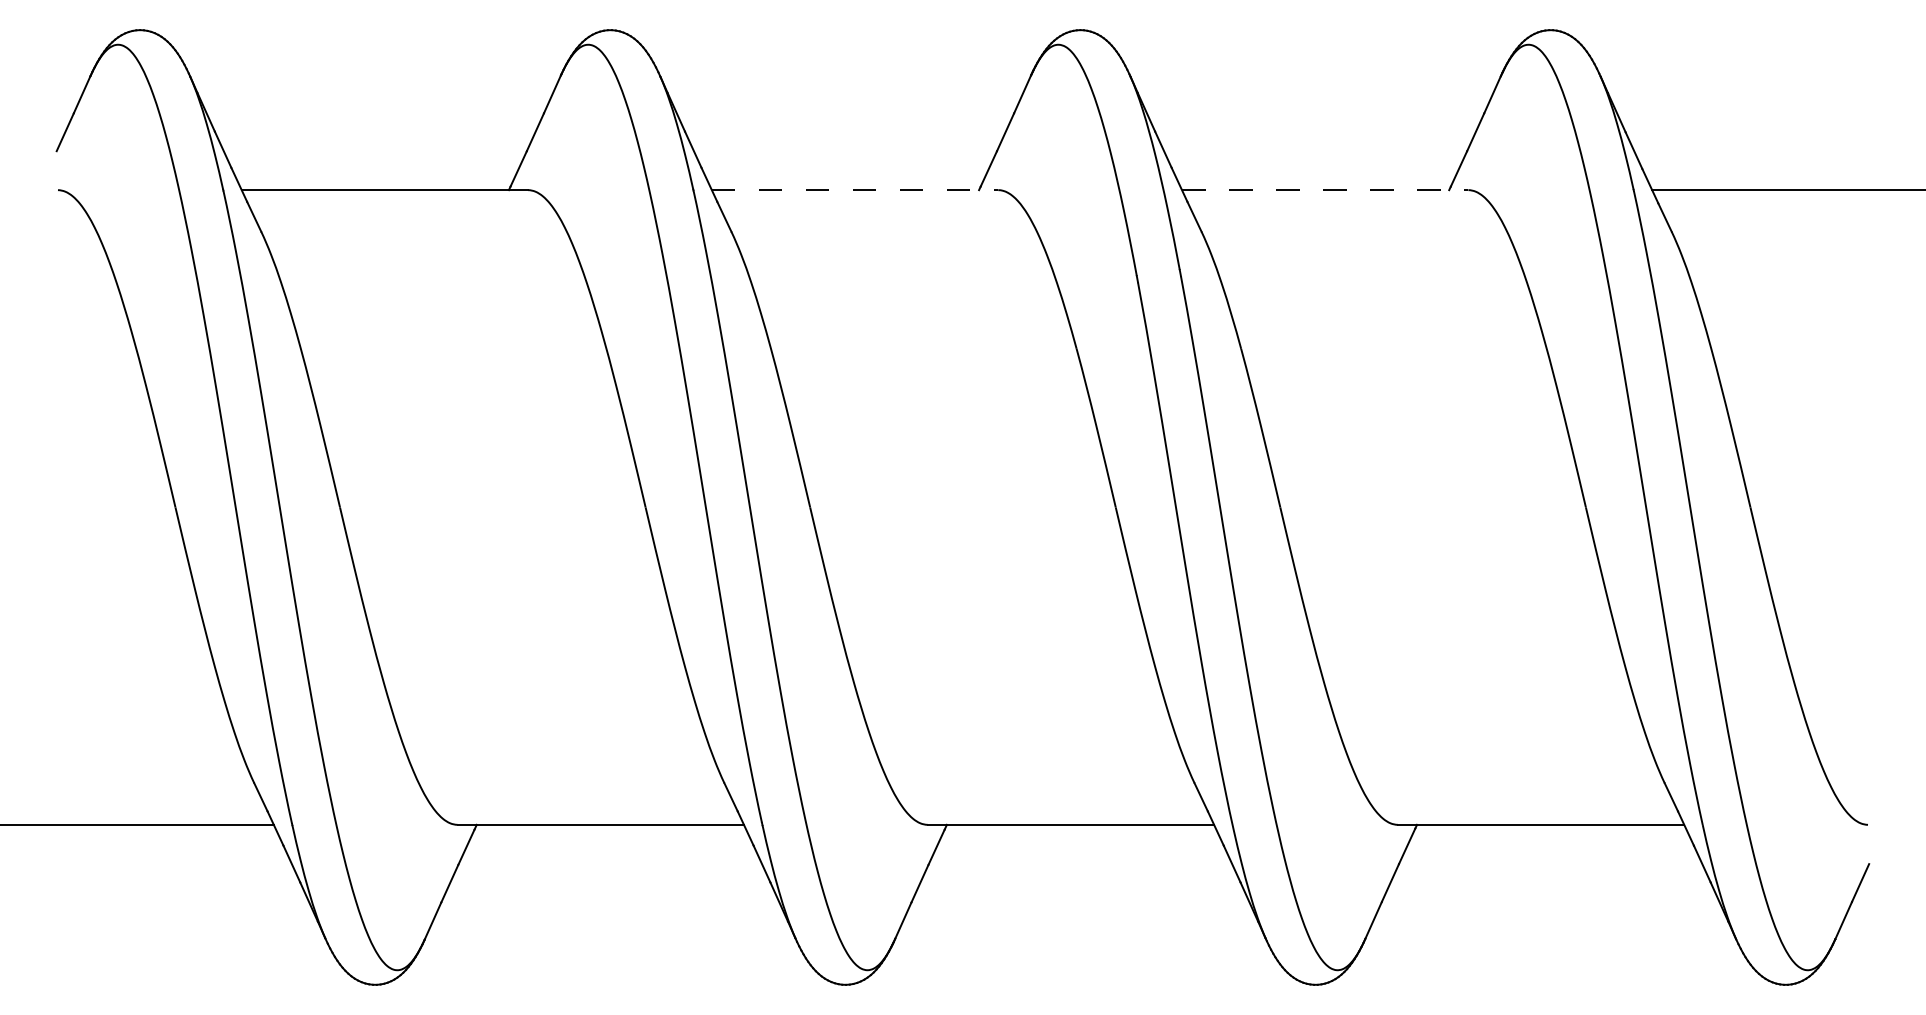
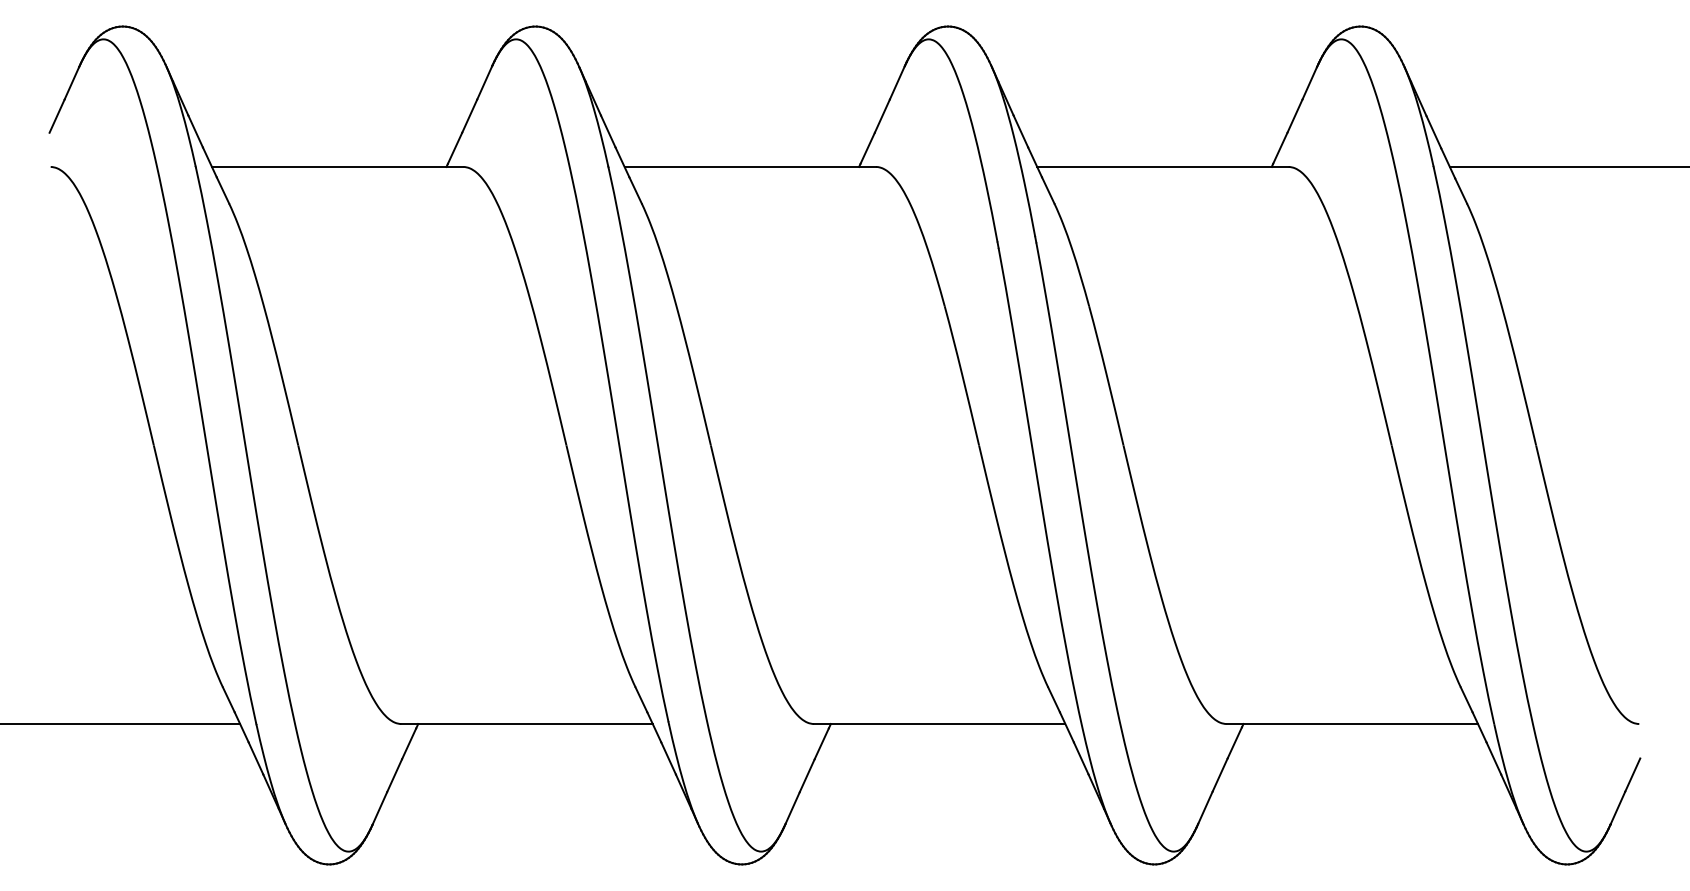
line: (855, 189) -> (750, 166), dashed -> solid
line: (1324, 189) -> (1162, 166), dashed -> solid

